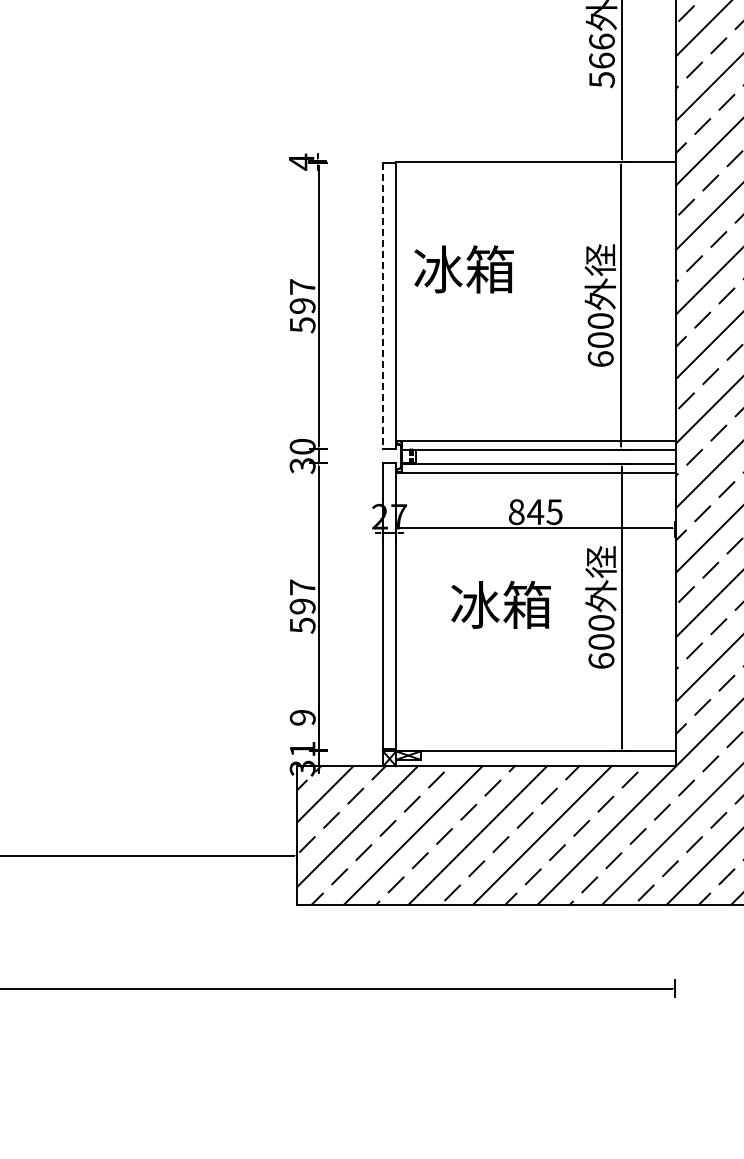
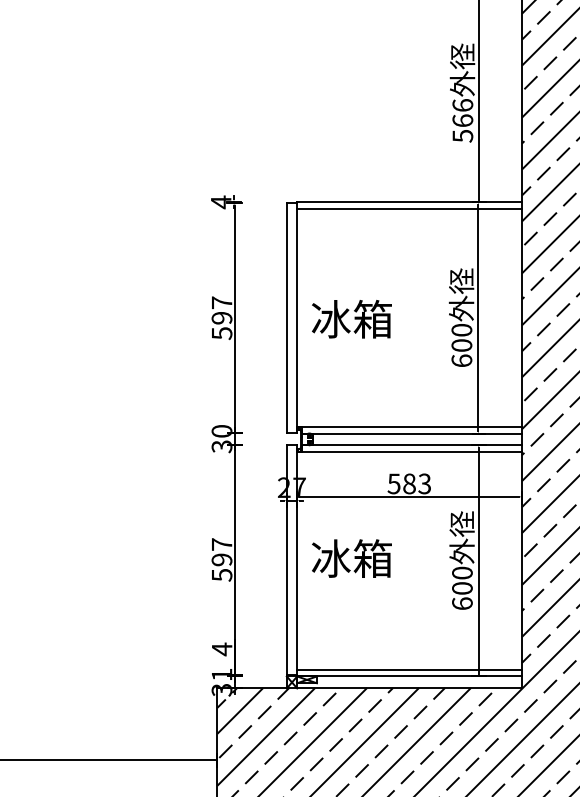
line: (535, 170) -> (409, 209), added
text: (463, 269) -> (351, 319), moved
line: (383, 306) -> (287, 318), dashed -> solid
text: (535, 512) -> (409, 484), 845 -> 583
text: (500, 604) -> (351, 558), moved
text: (302, 717) -> (221, 649), 9 -> 4
line: (535, 742) -> (409, 669), added

